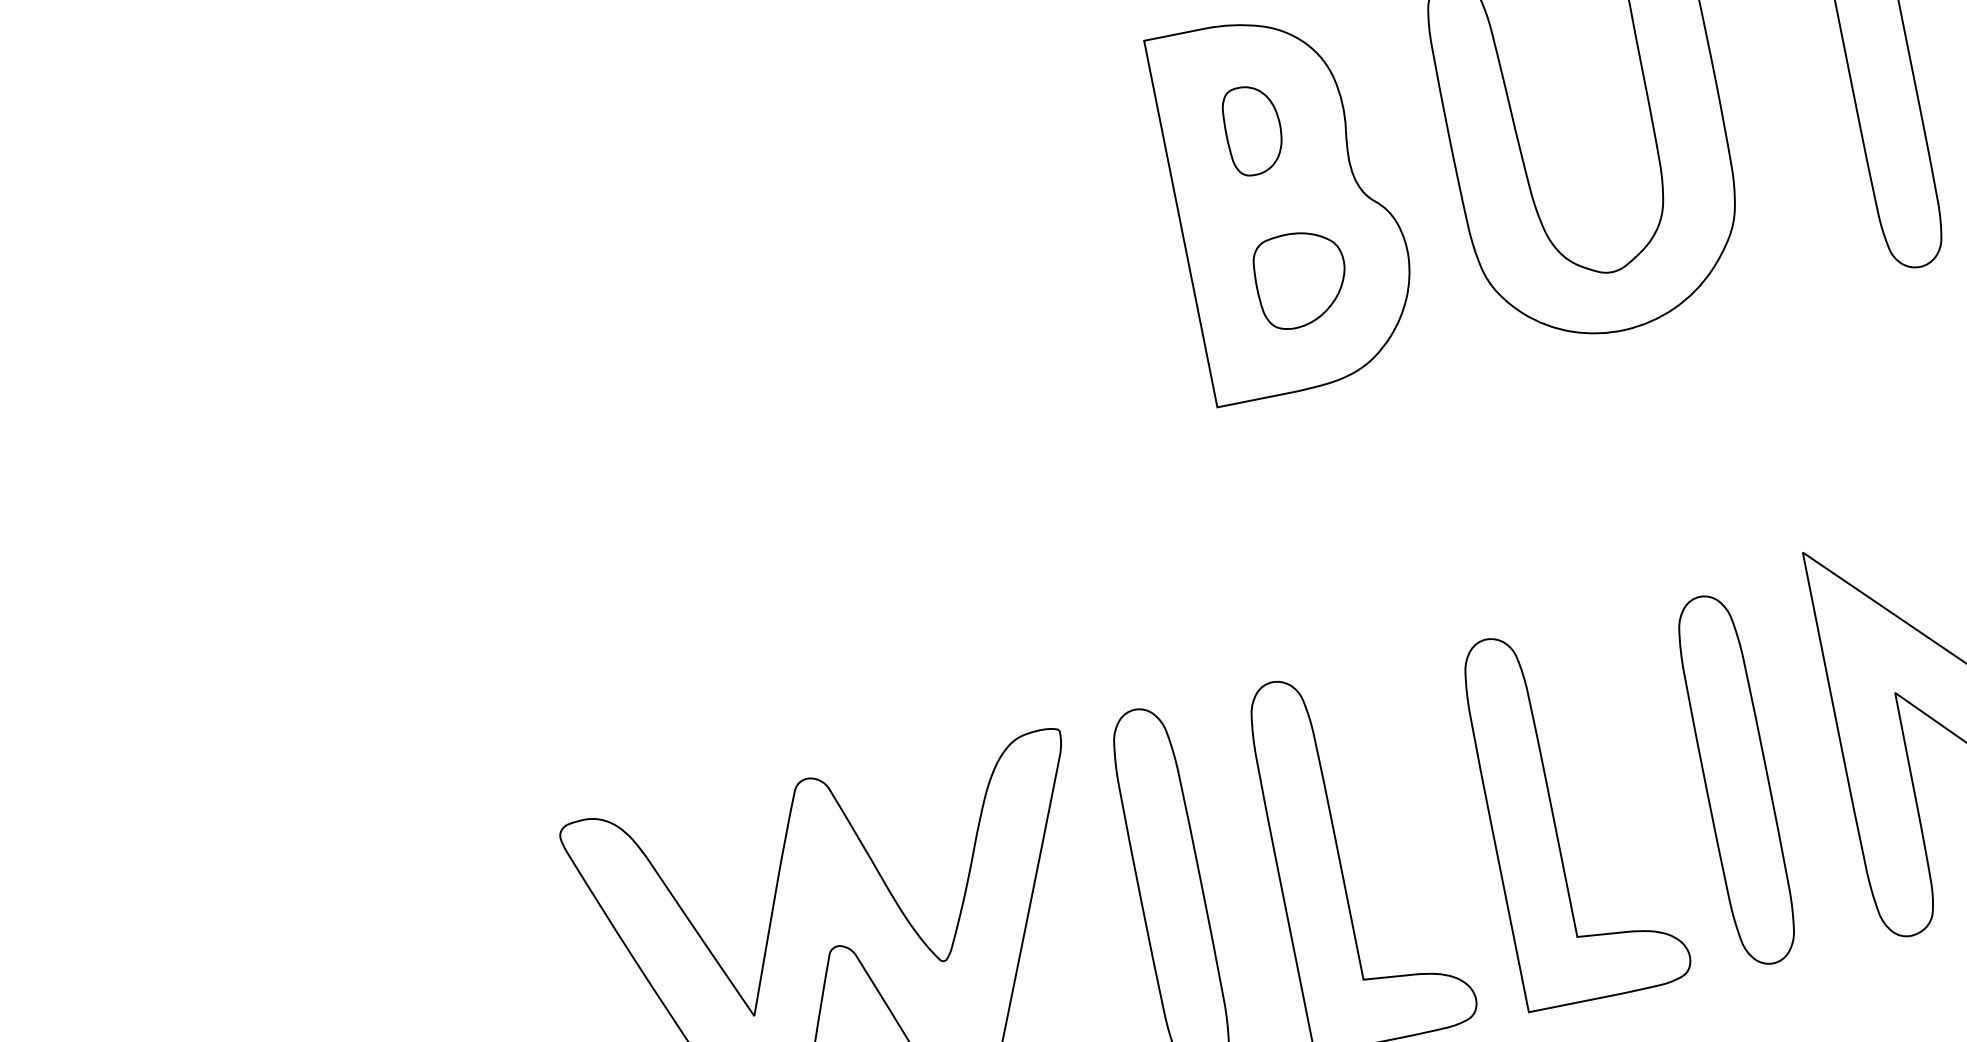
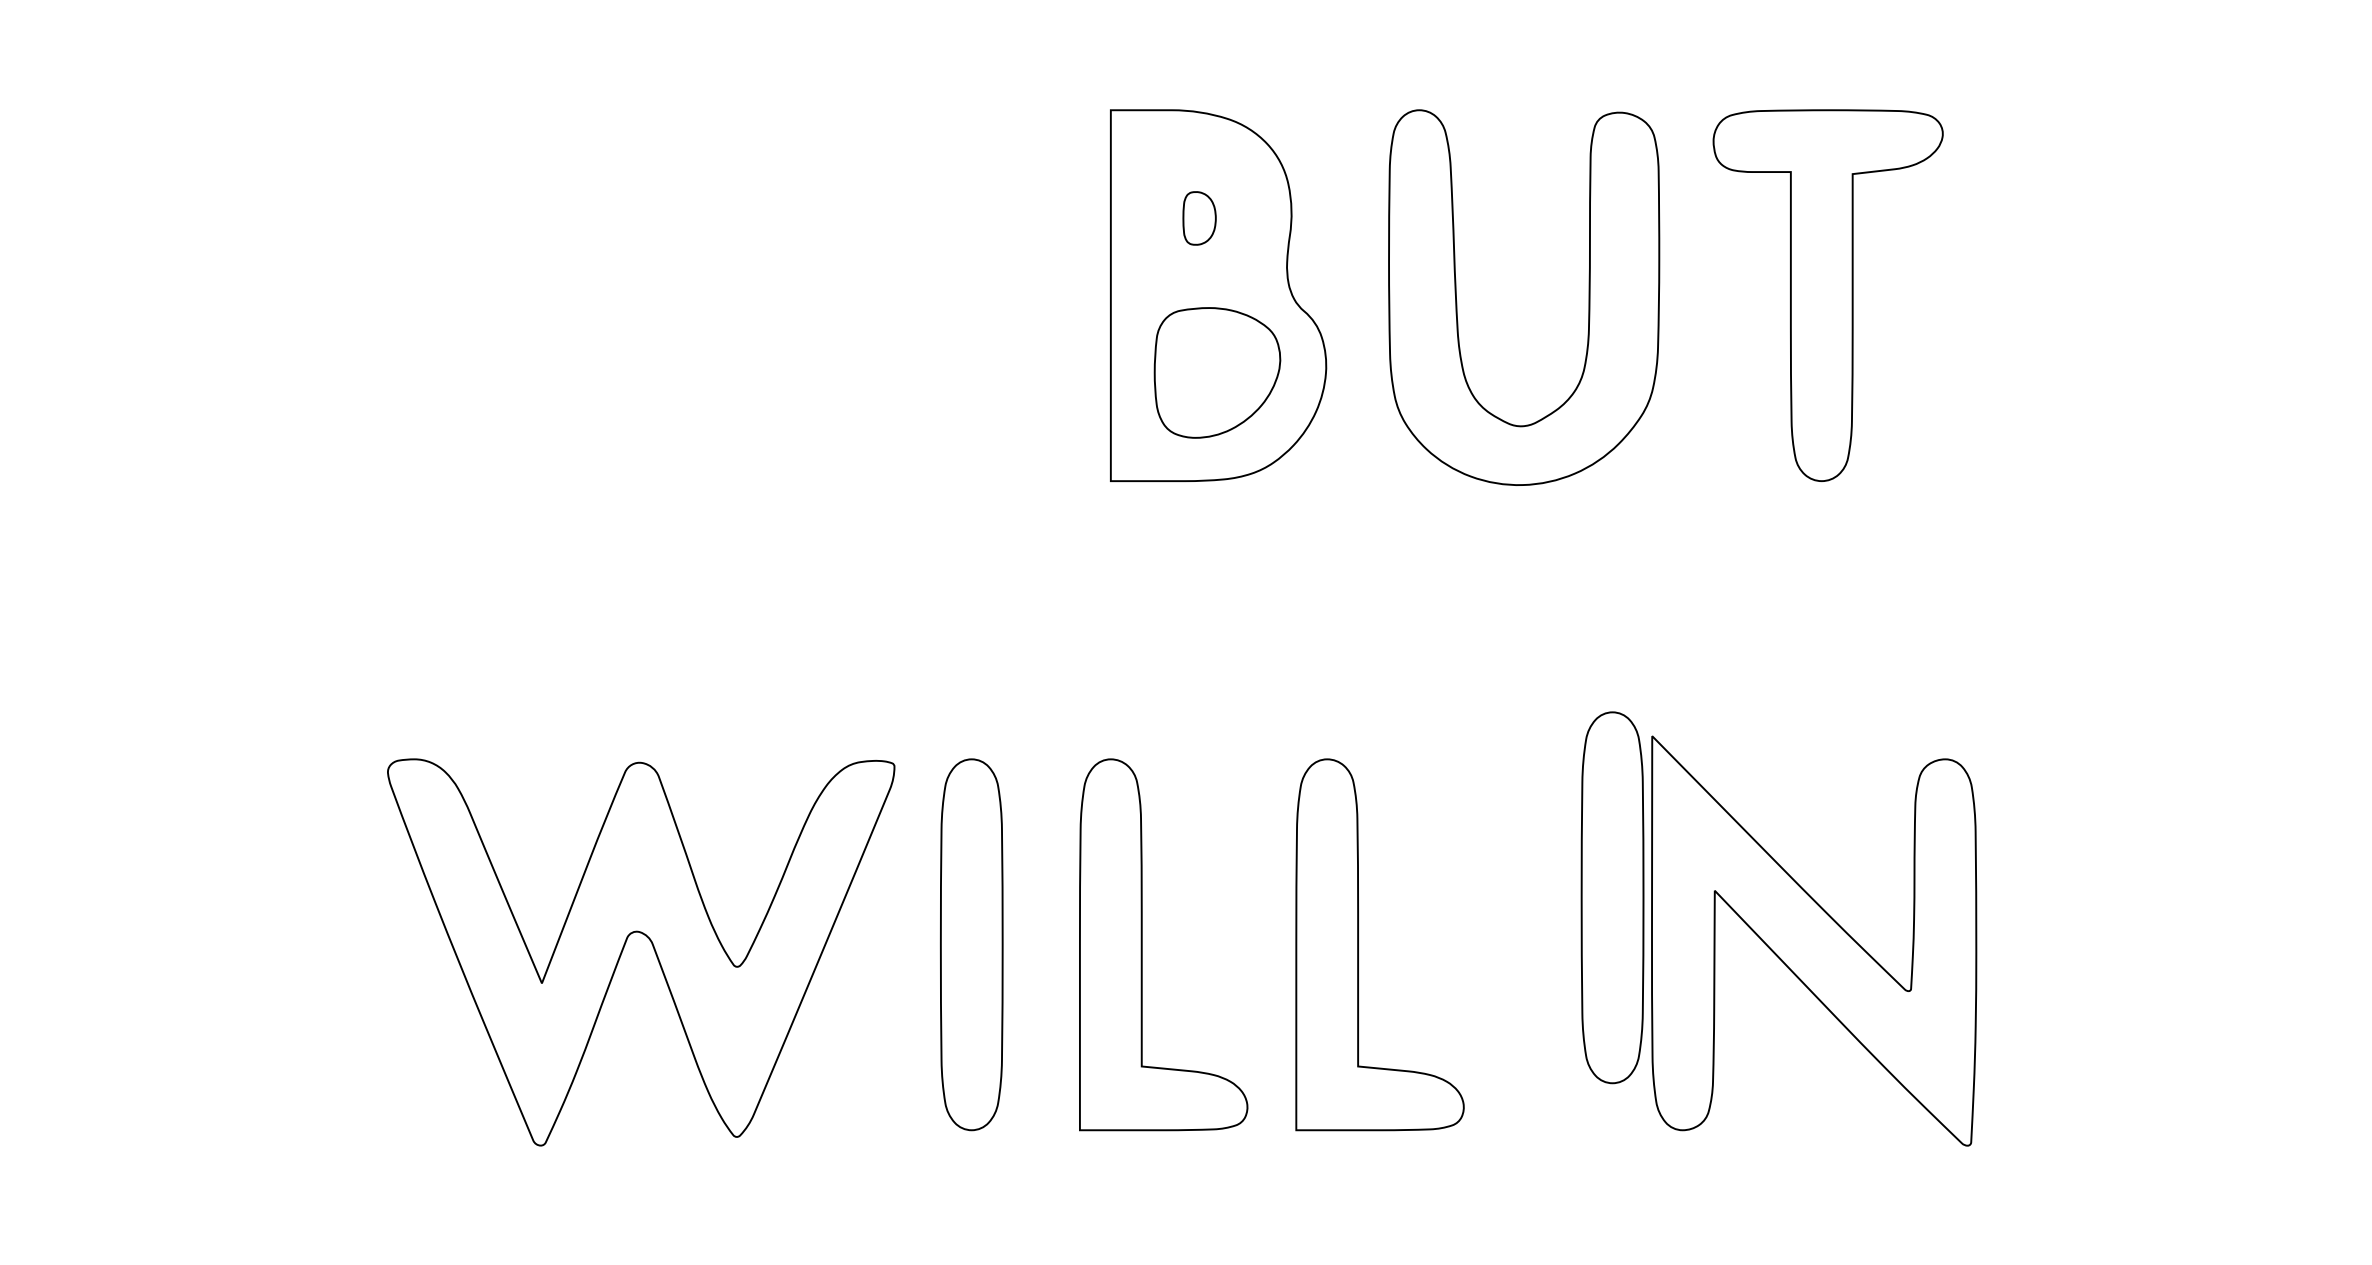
part: (1253, 130) -> (1199, 218), size x0.6
part: (1301, 278) -> (1217, 372), size x1.4
part: (1736, 779) -> (1612, 897), moved

